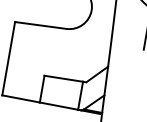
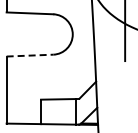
line: (41, 25) -> (30, 55), solid -> dashed

